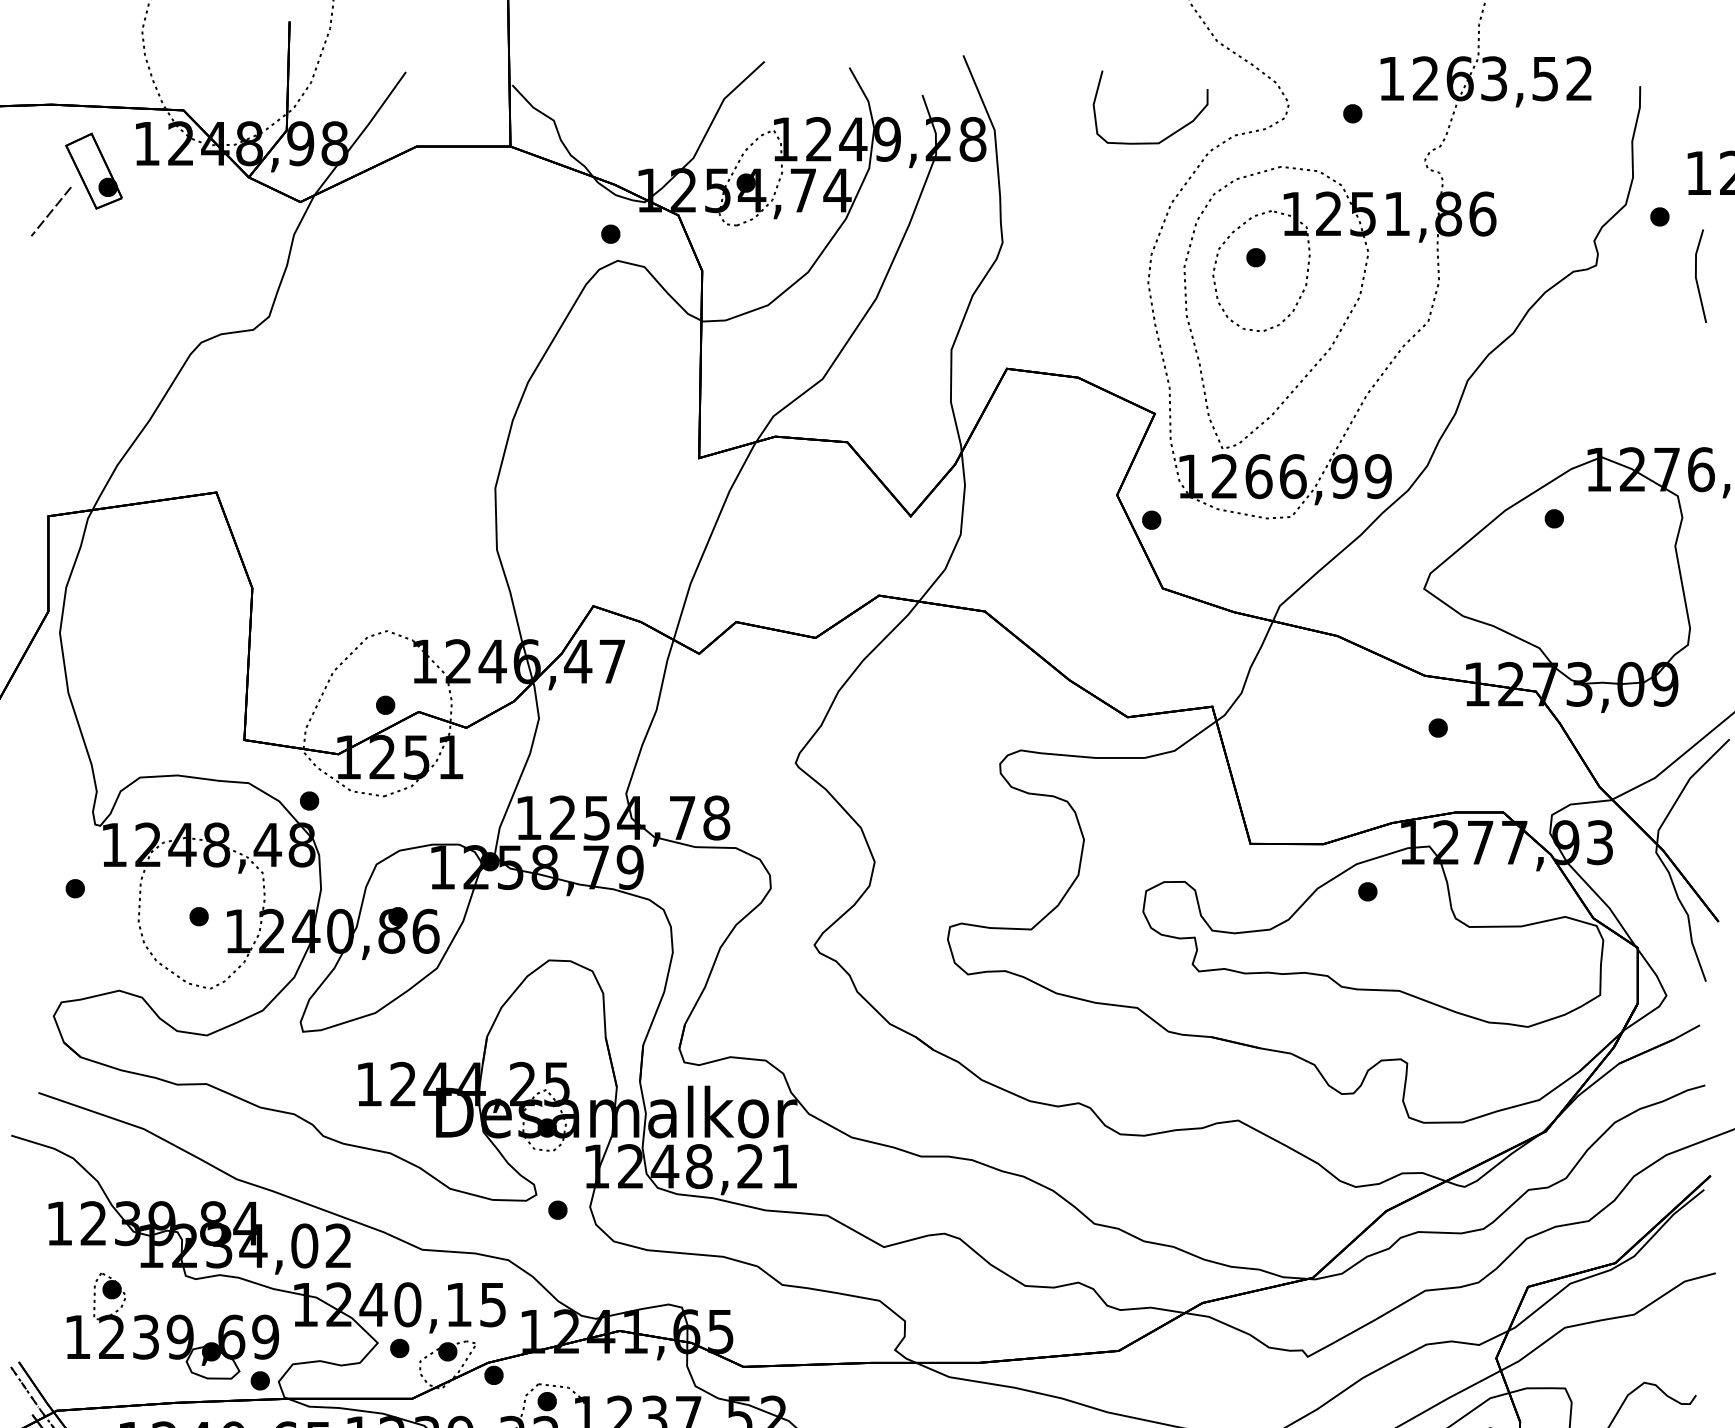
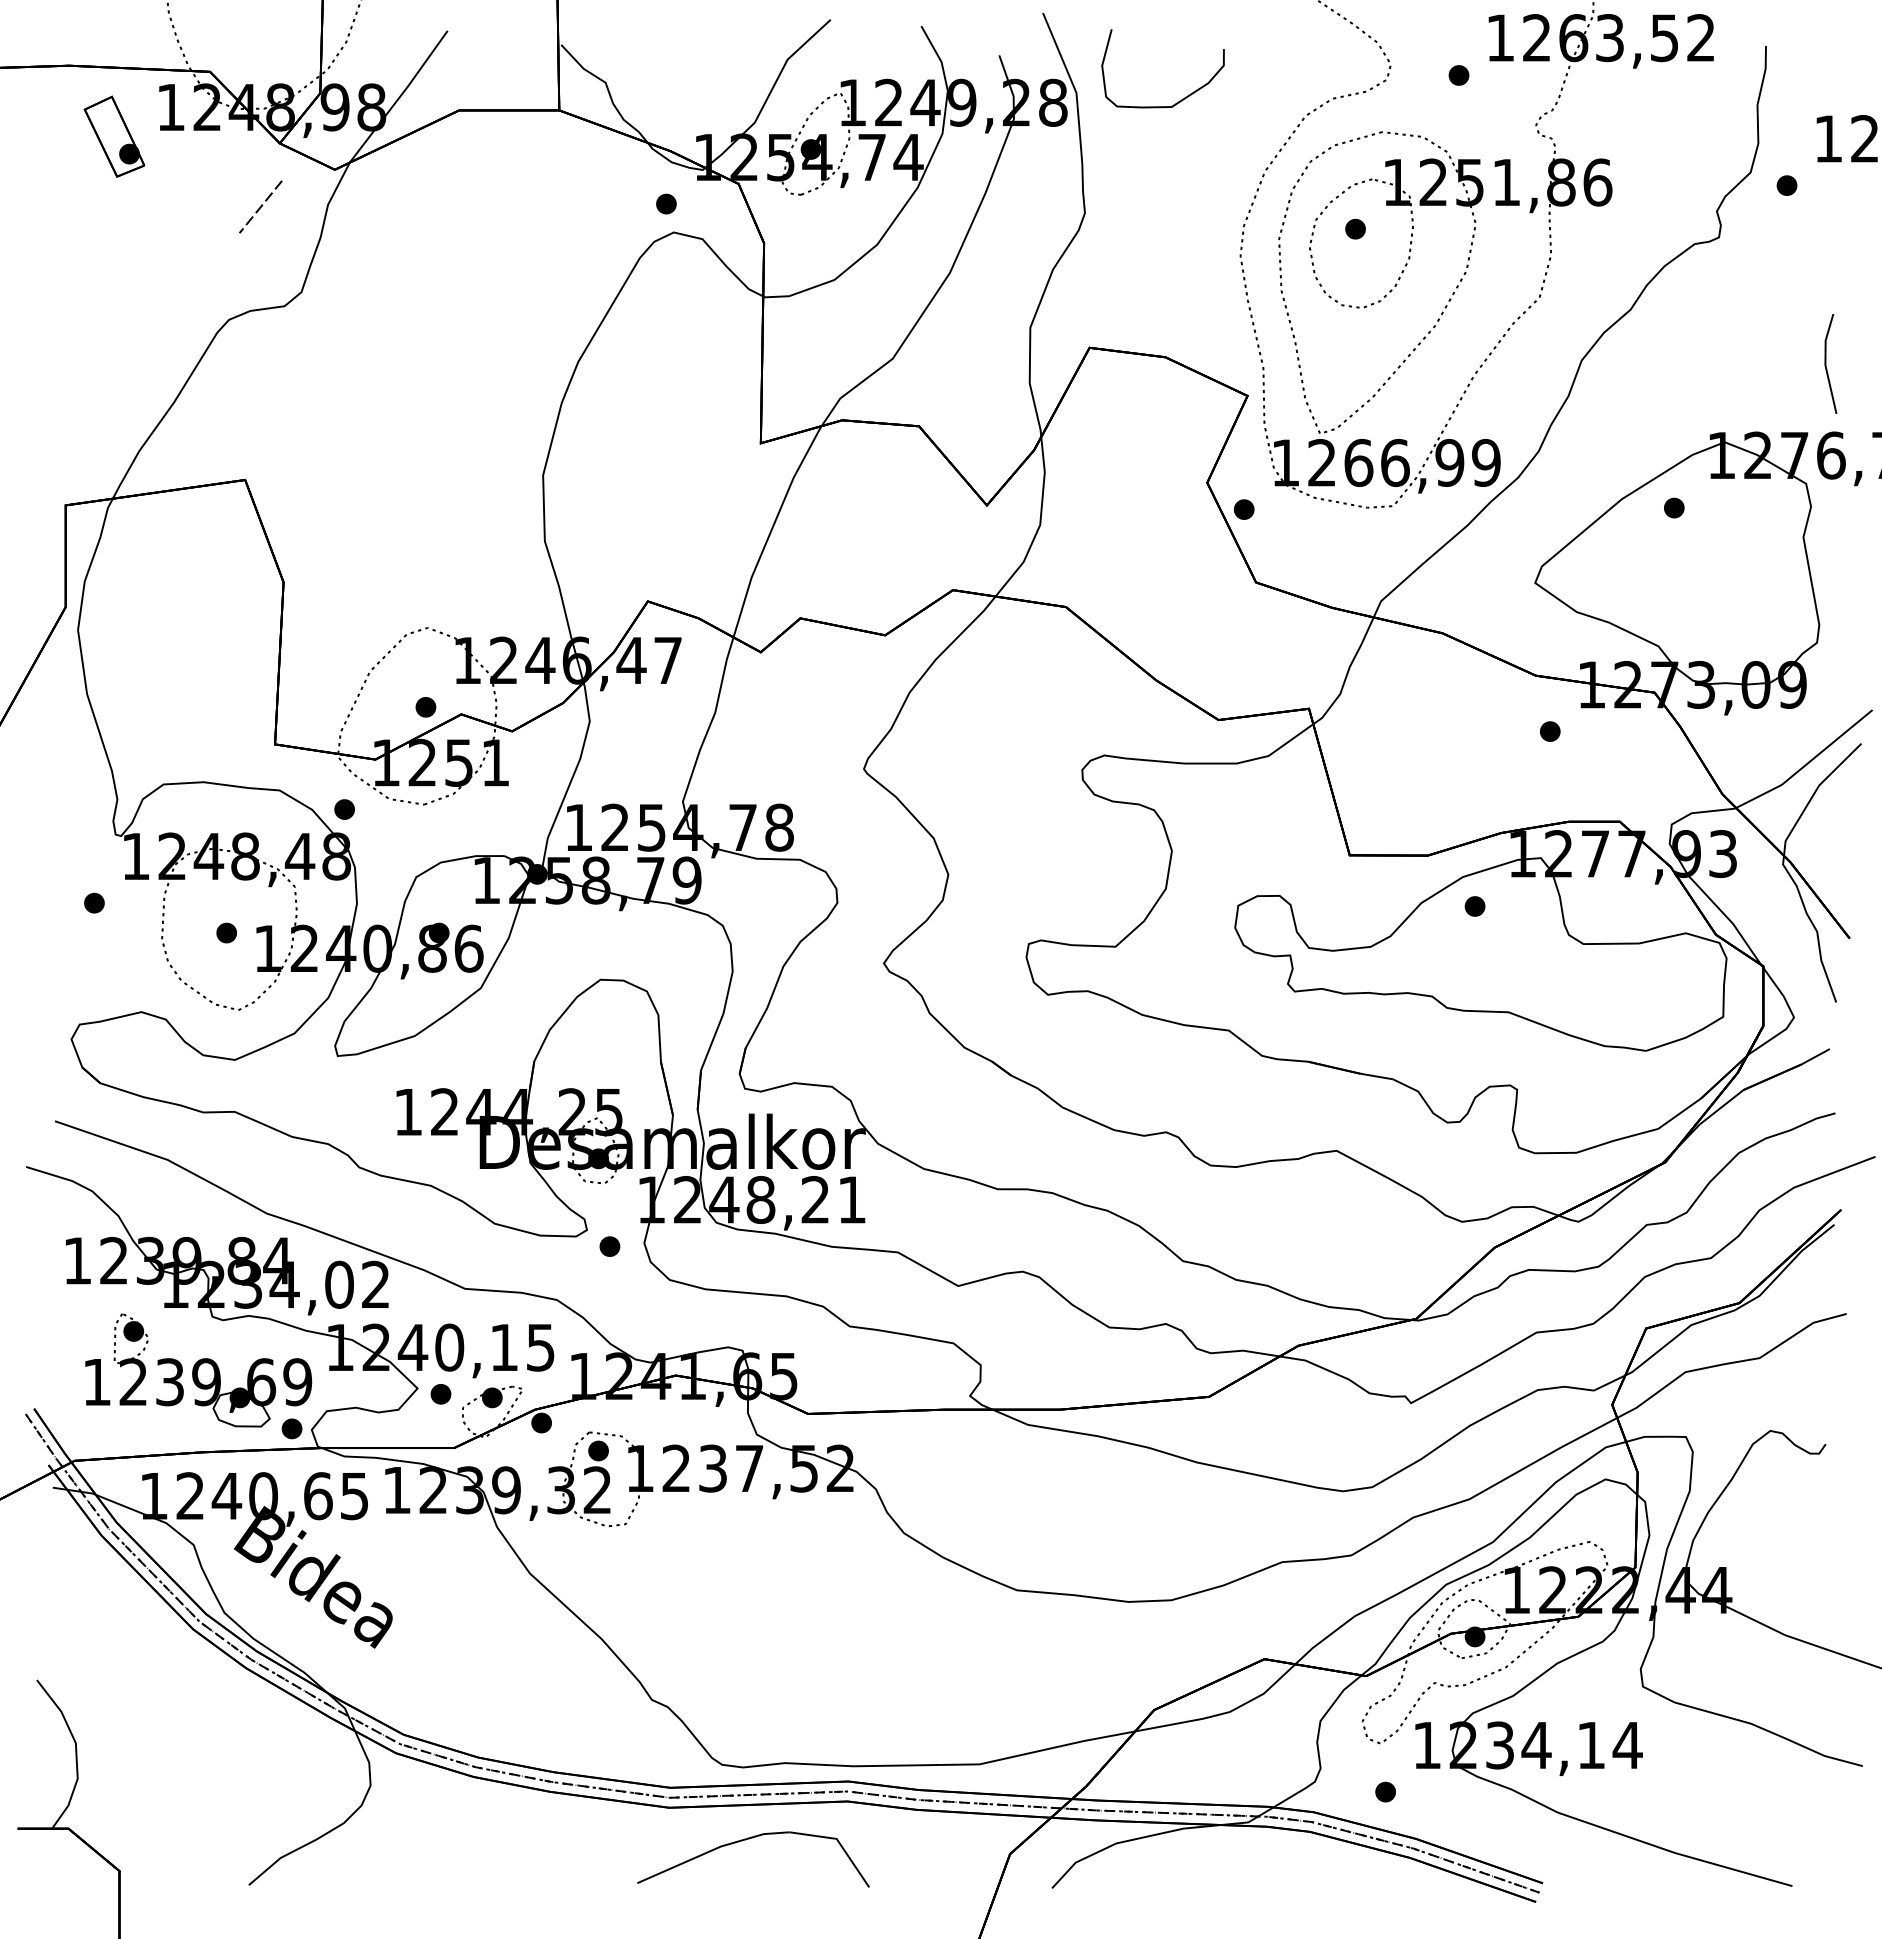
curve: (1168, 135) -> (1182, 98), moved
line: (51, 211) -> (260, 206), moved
line: (1696, 275) -> (1826, 363), moved

